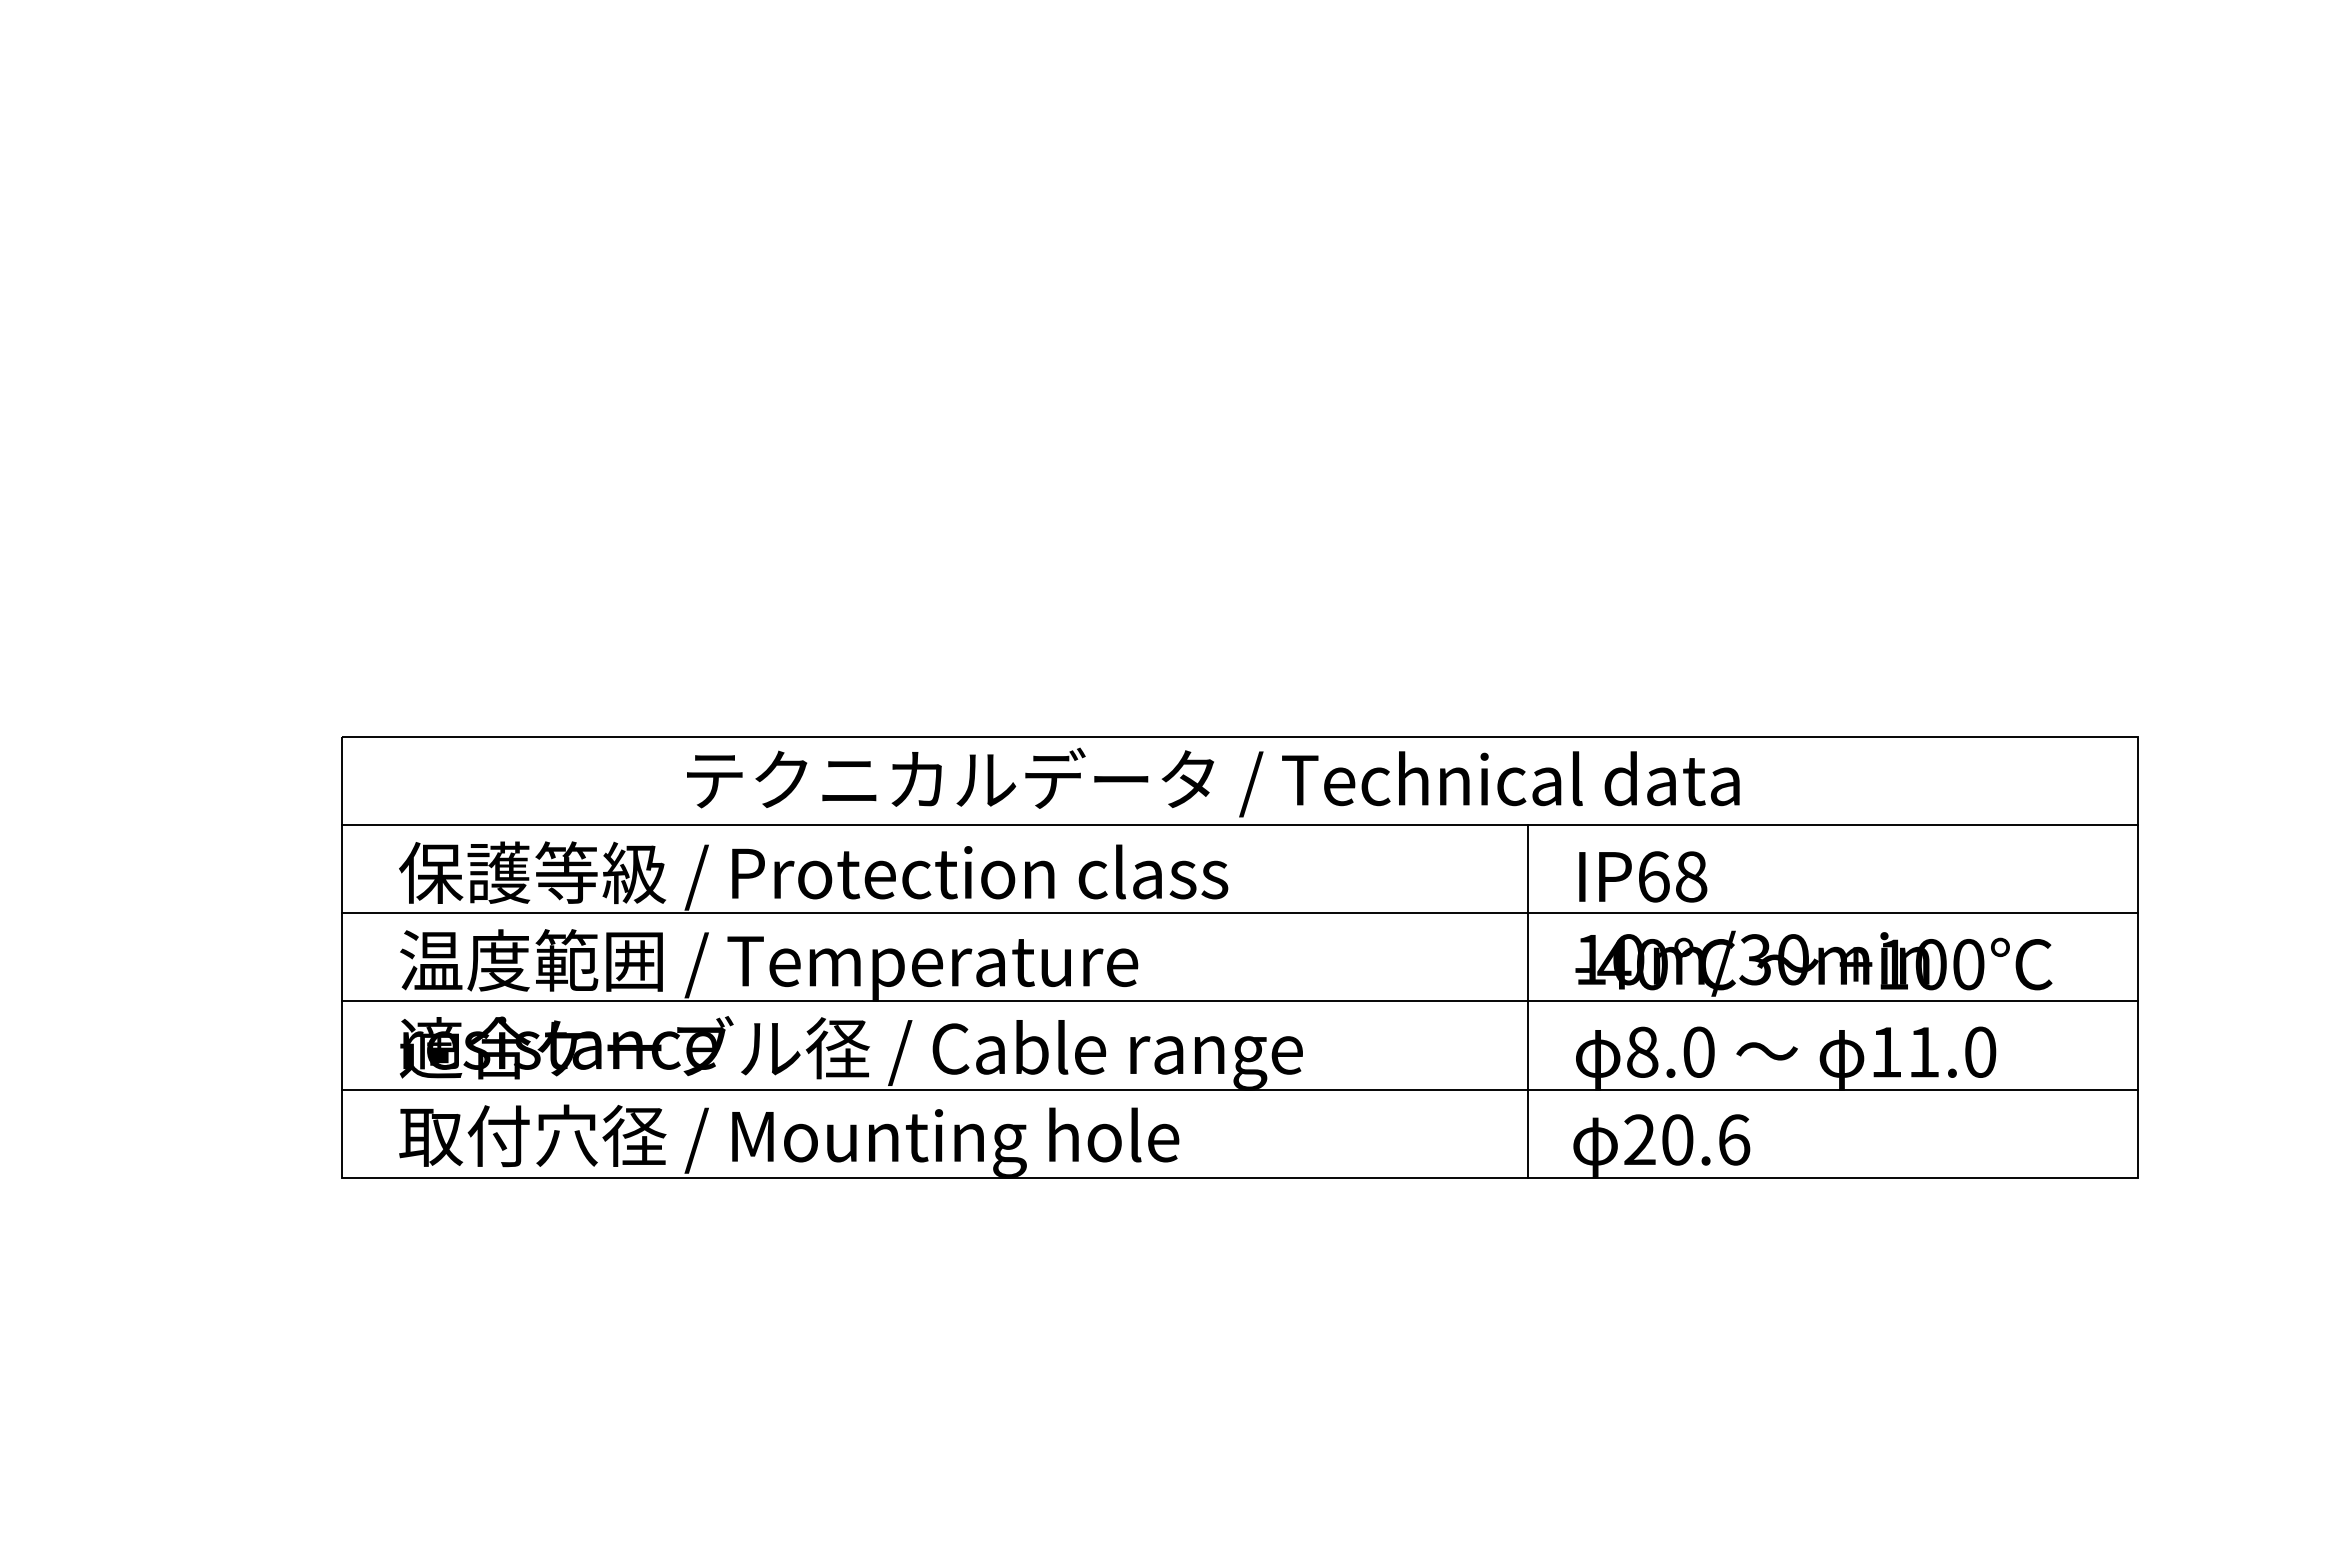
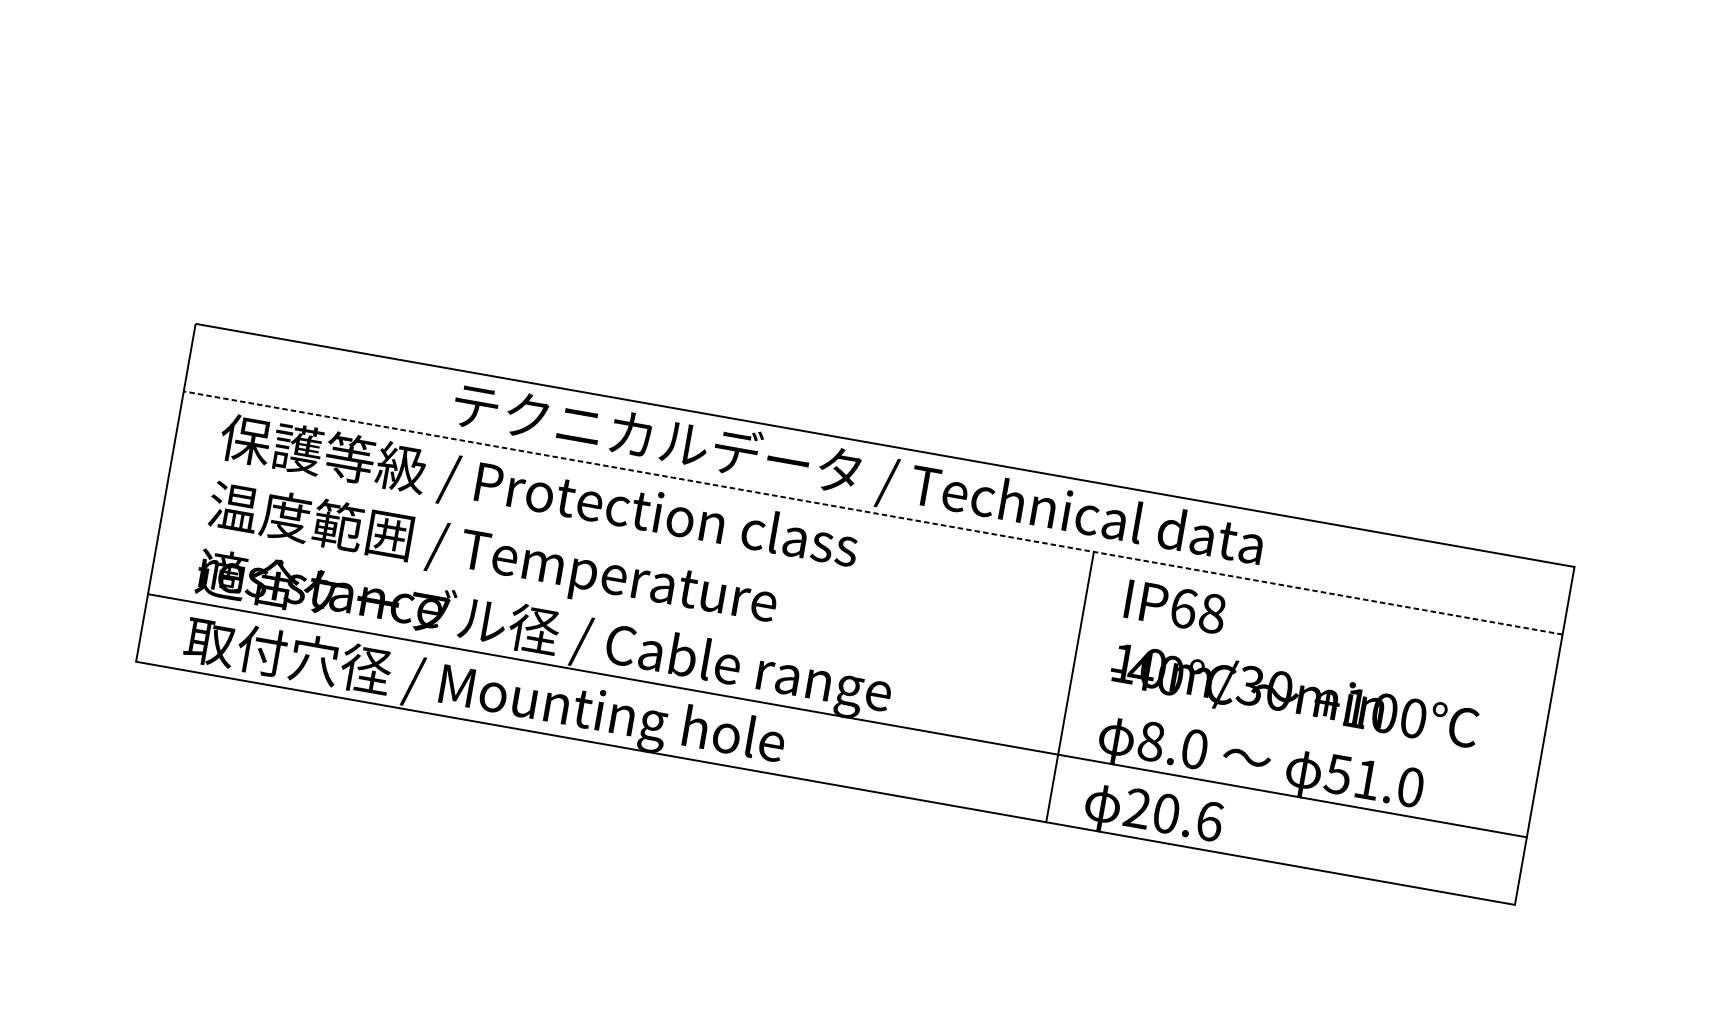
line: (1239, 825) -> (872, 513), solid -> dashed
line: (1239, 913) -> (860, 580), removed
line: (1239, 1001) -> (848, 648), removed
text: (1885, 1052) -> (1337, 774), 11.0 -> 51.0

